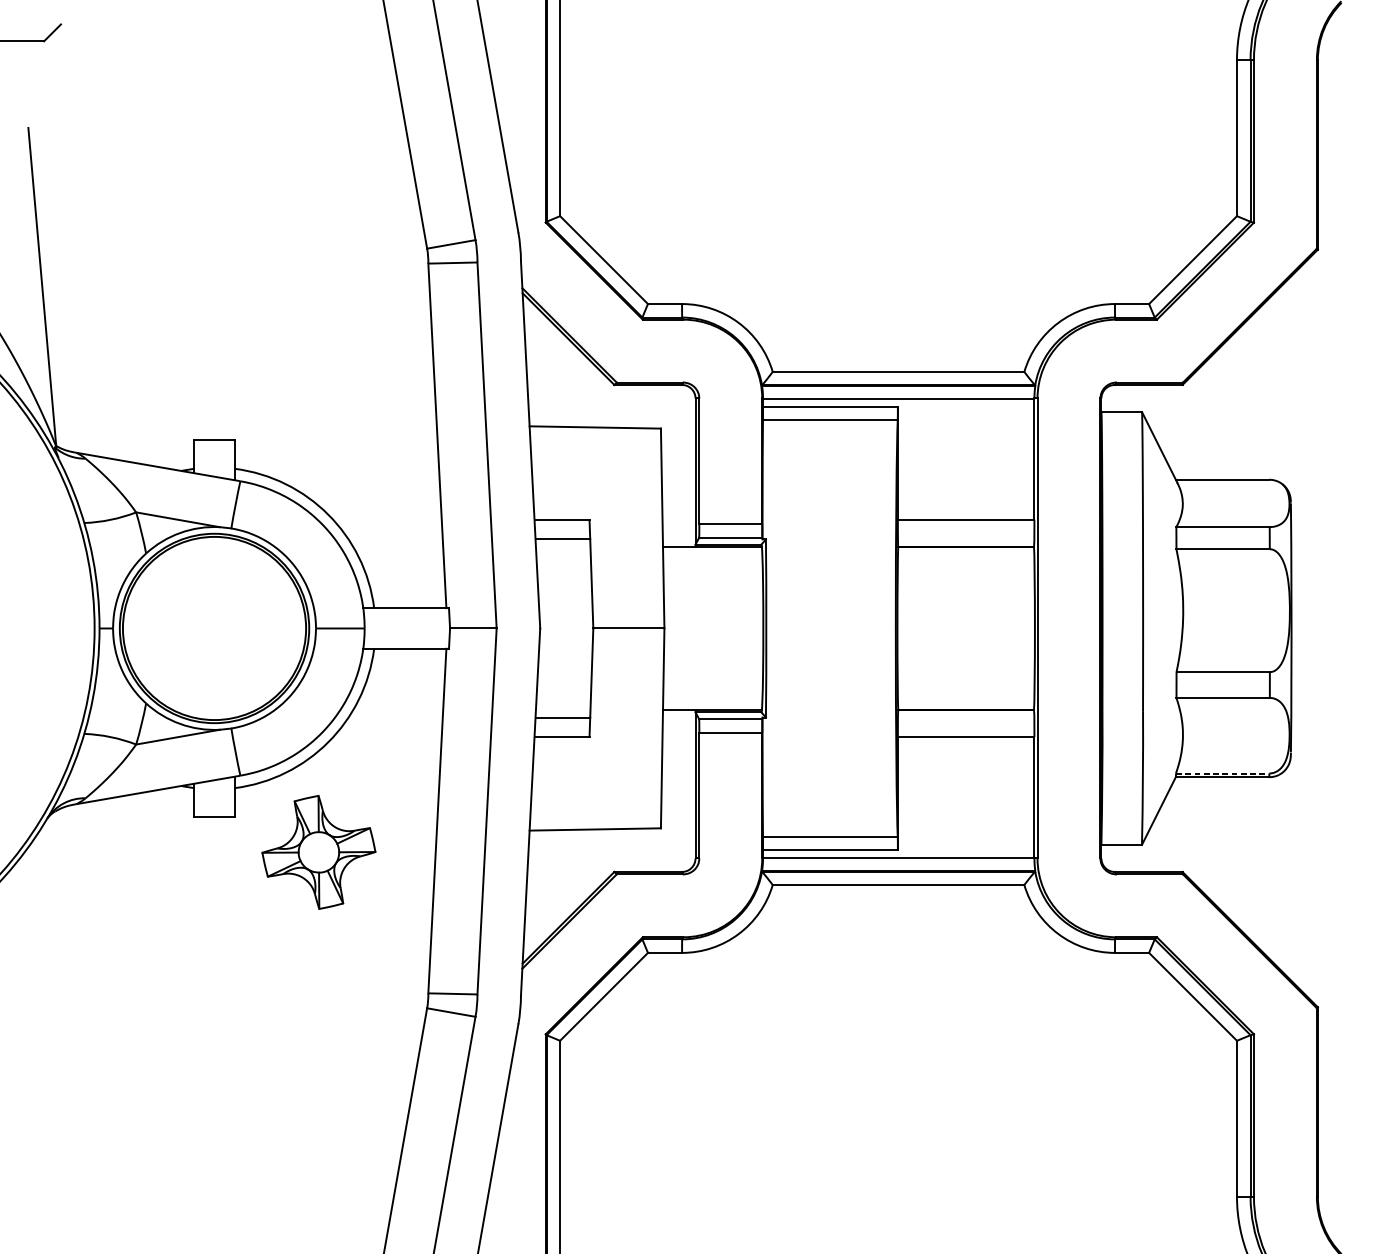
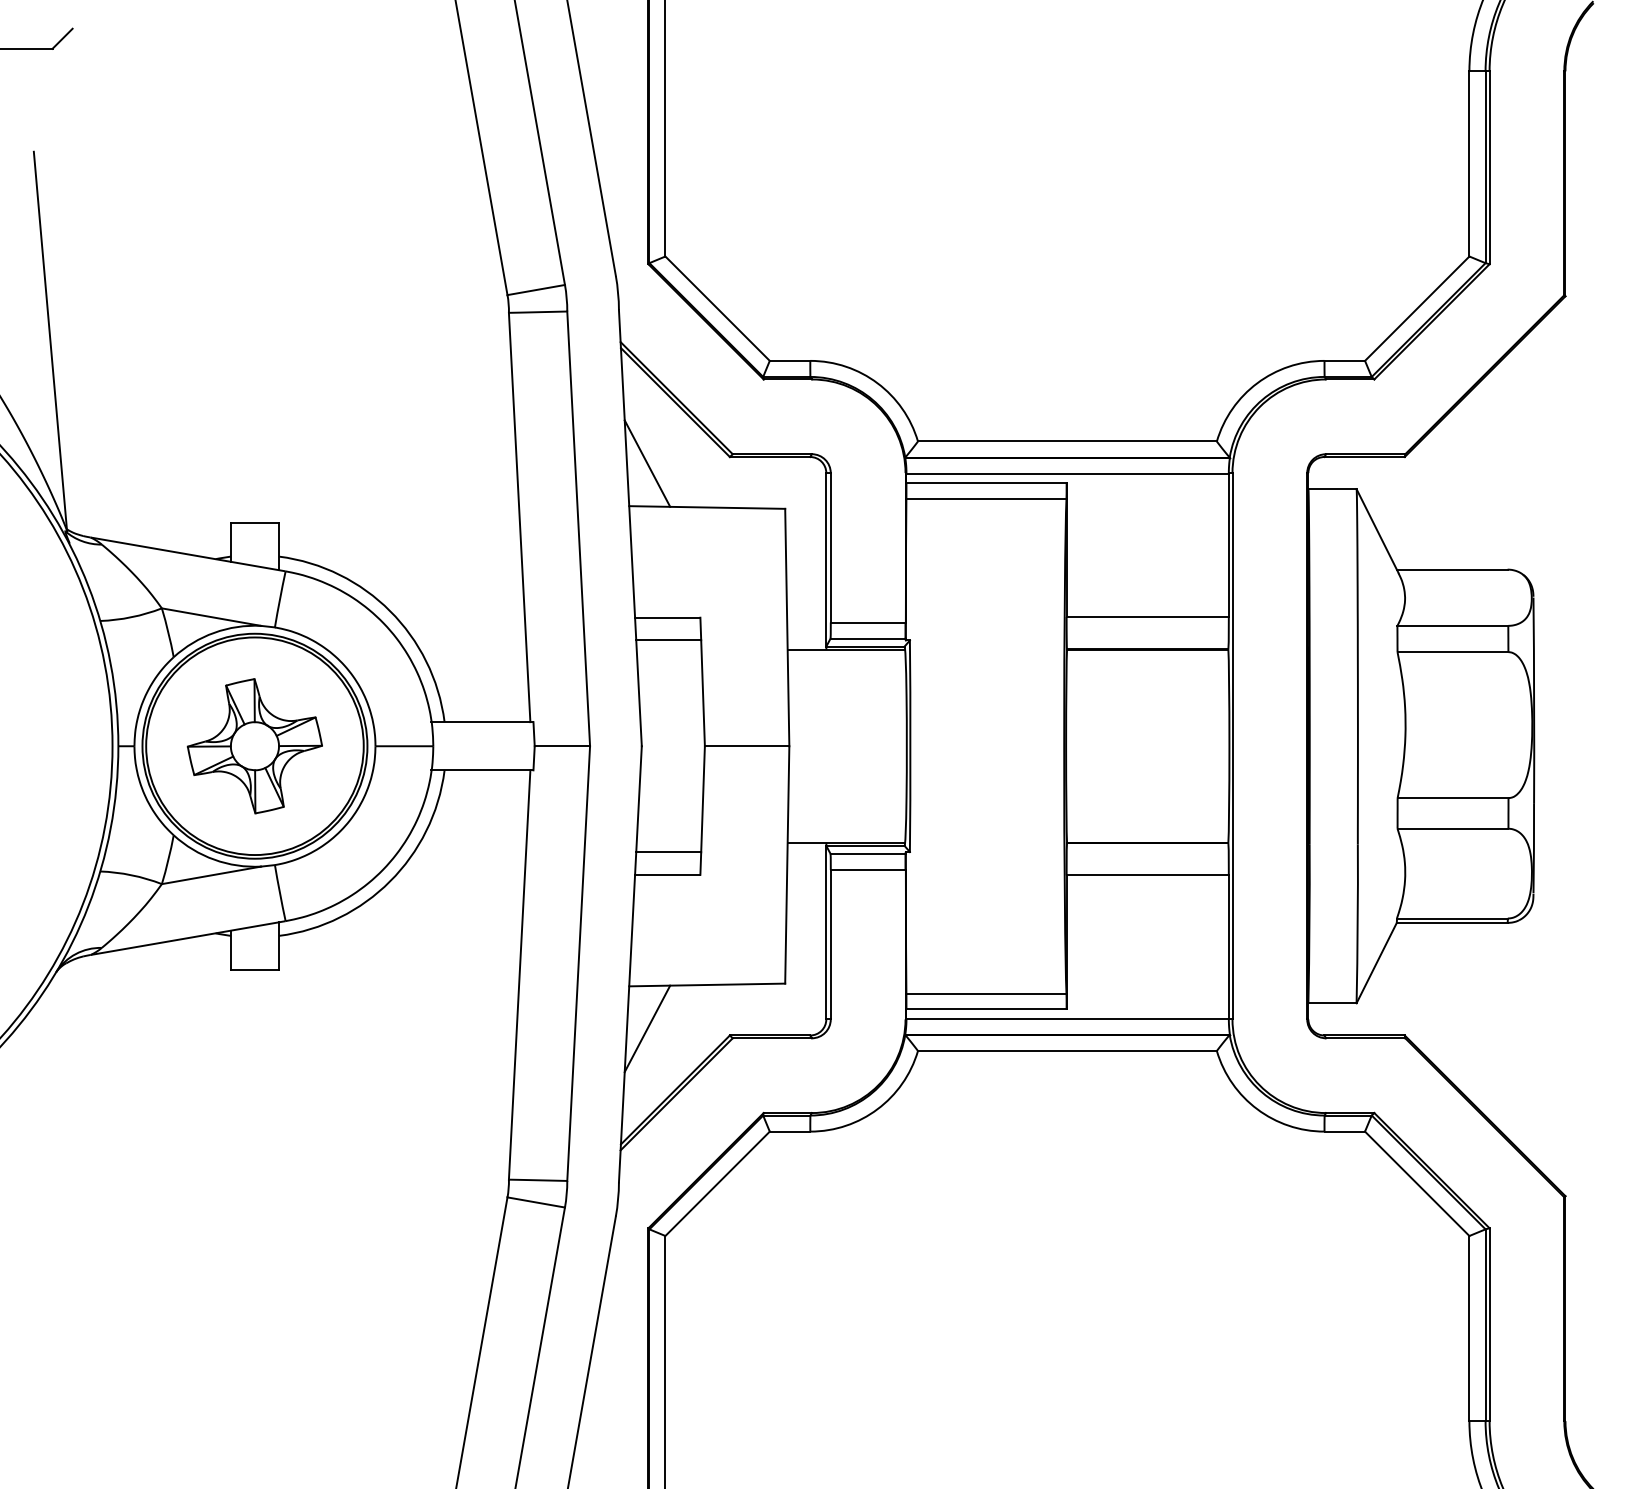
line: (545, 390) -> (647, 463), added
line: (1222, 773) -> (1452, 918), dashed -> solid
part: (318, 852) -> (254, 746), moved
line: (545, 866) -> (647, 1028), added

